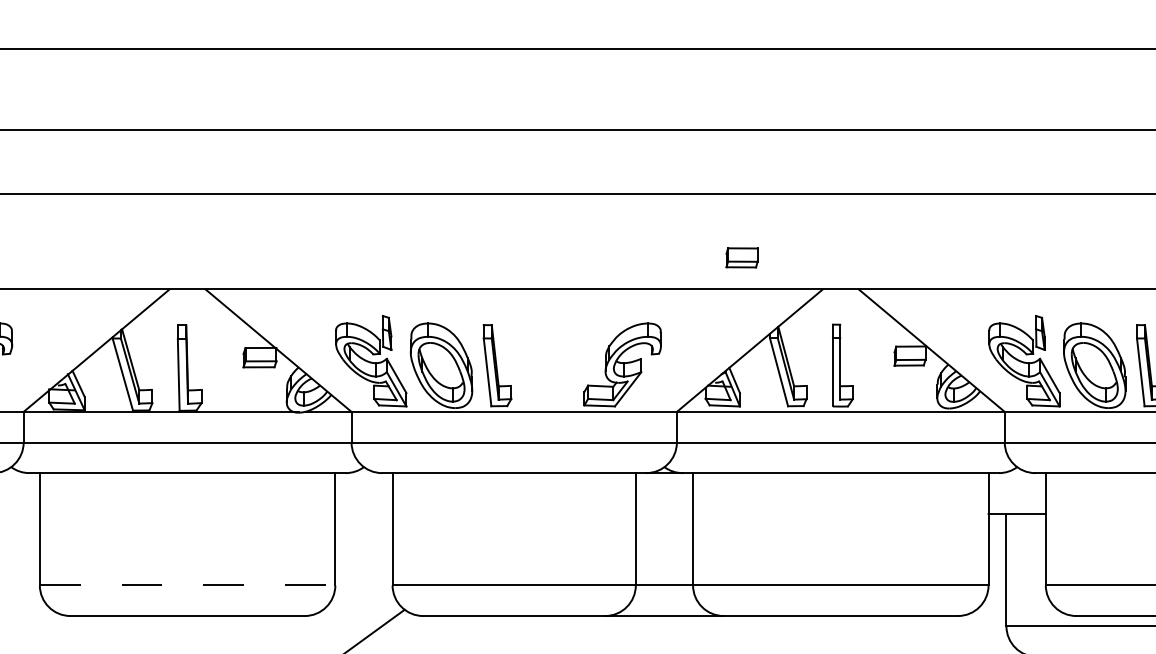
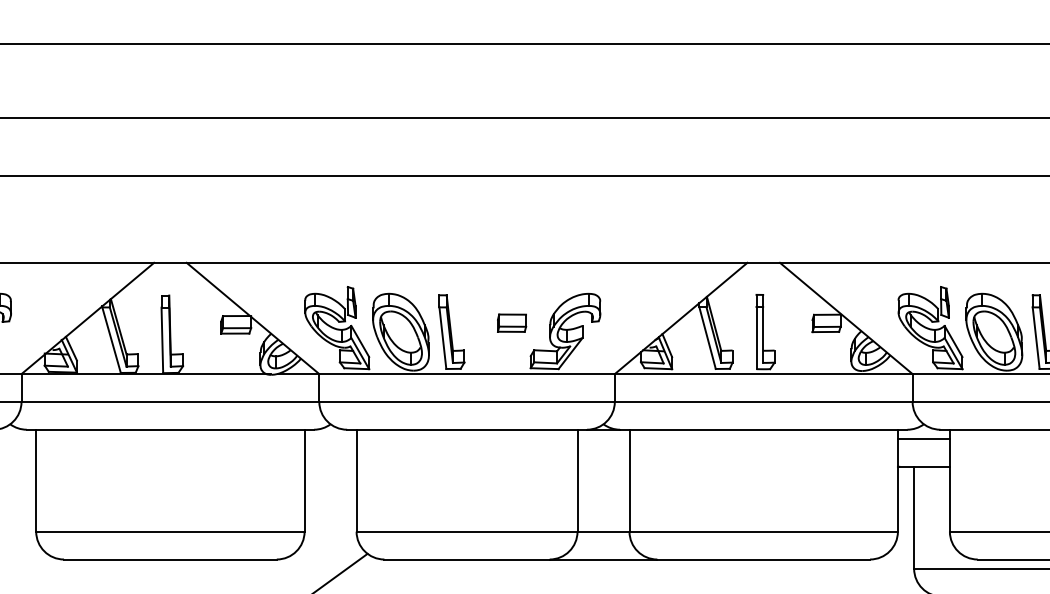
part: (742, 257) -> (512, 322), moved
line: (1016, 482) -> (923, 438), added
line: (187, 585) -> (170, 531), dashed -> solid

